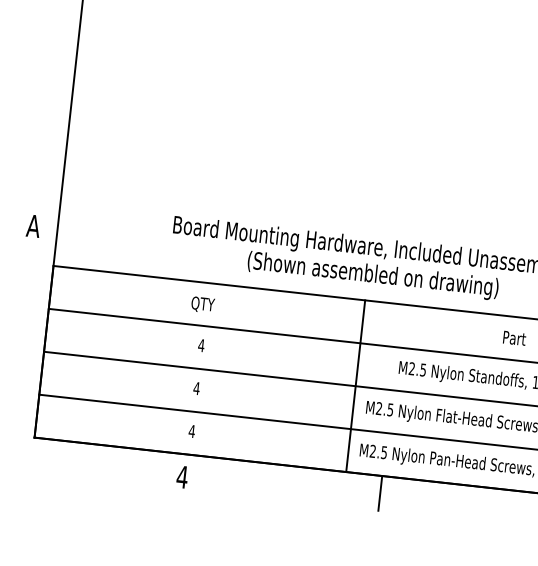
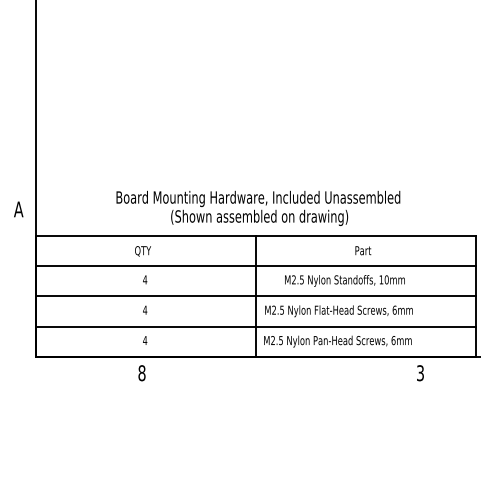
text: (181, 477) -> (141, 373), 4 -> 8
line: (380, 493) -> (281, 369), removed

